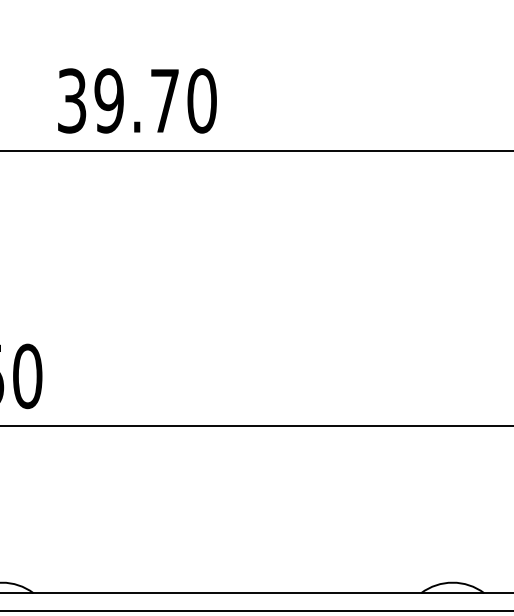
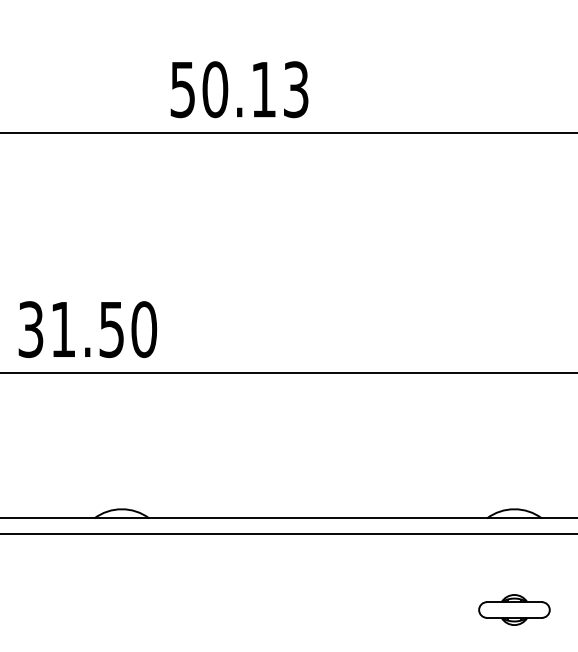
text: (138, 100) -> (240, 89), 39.70 -> 50.13

